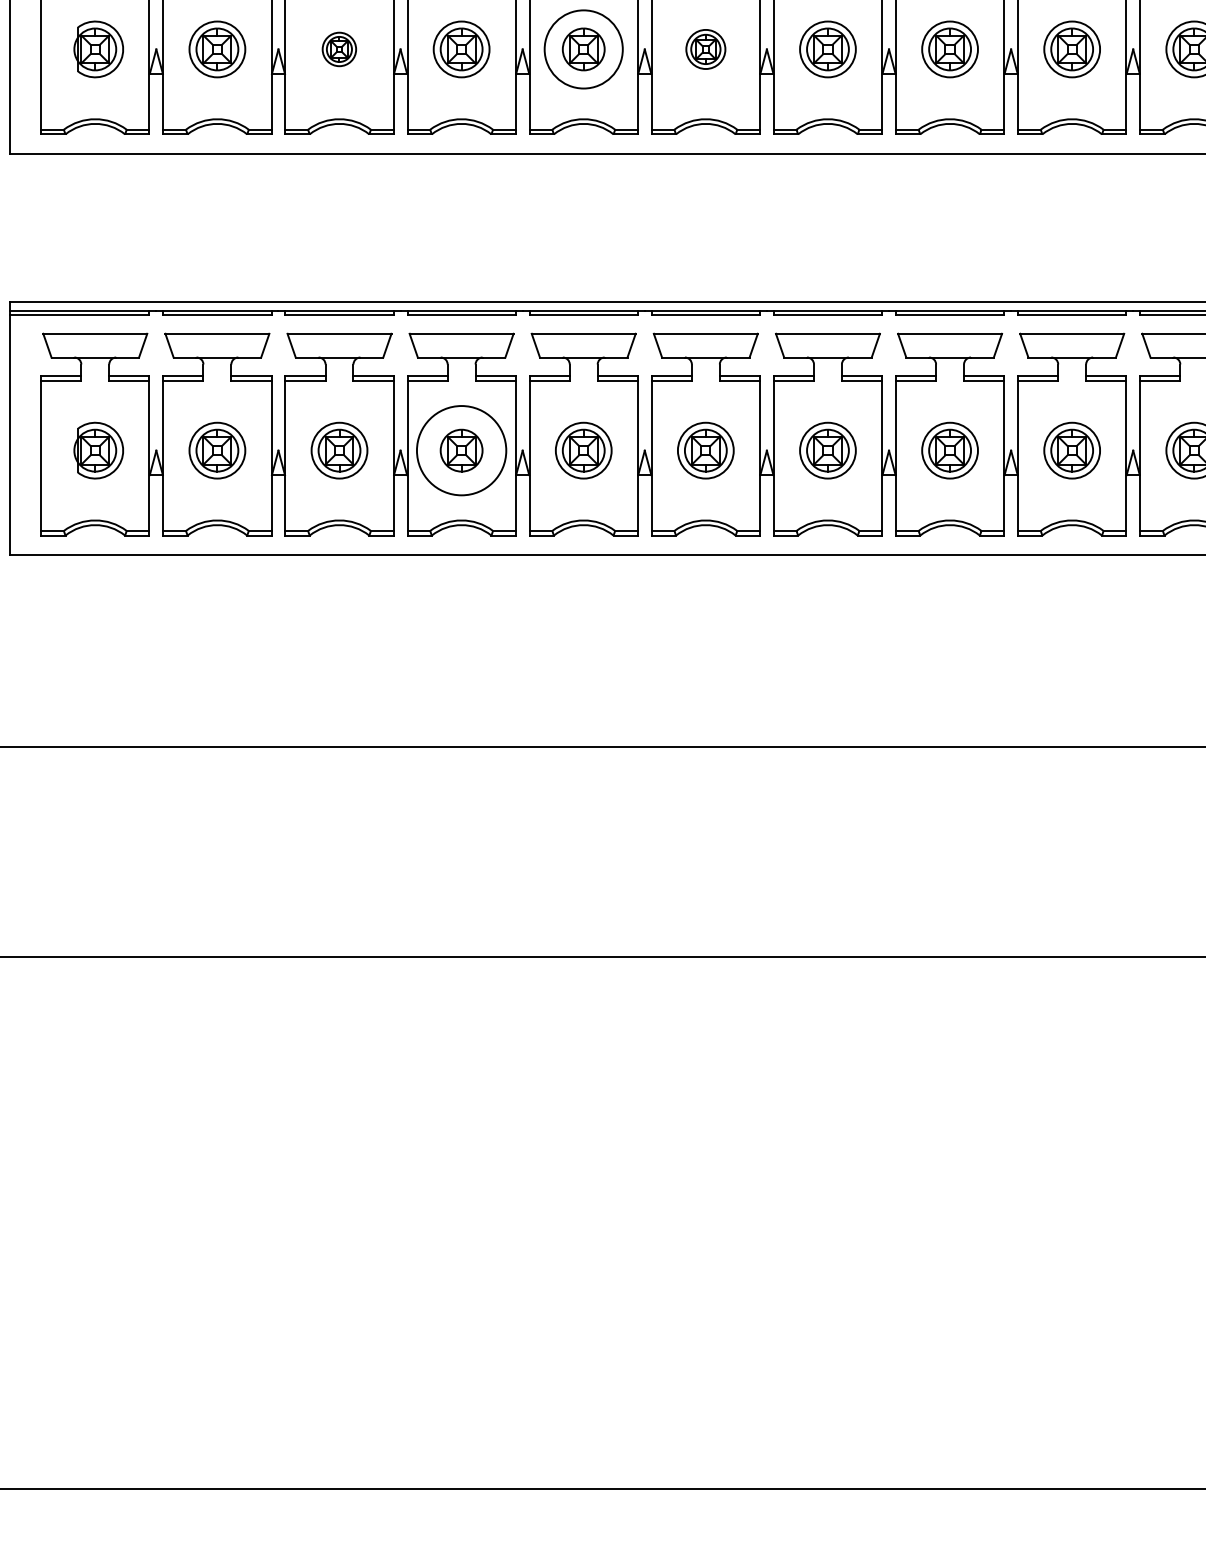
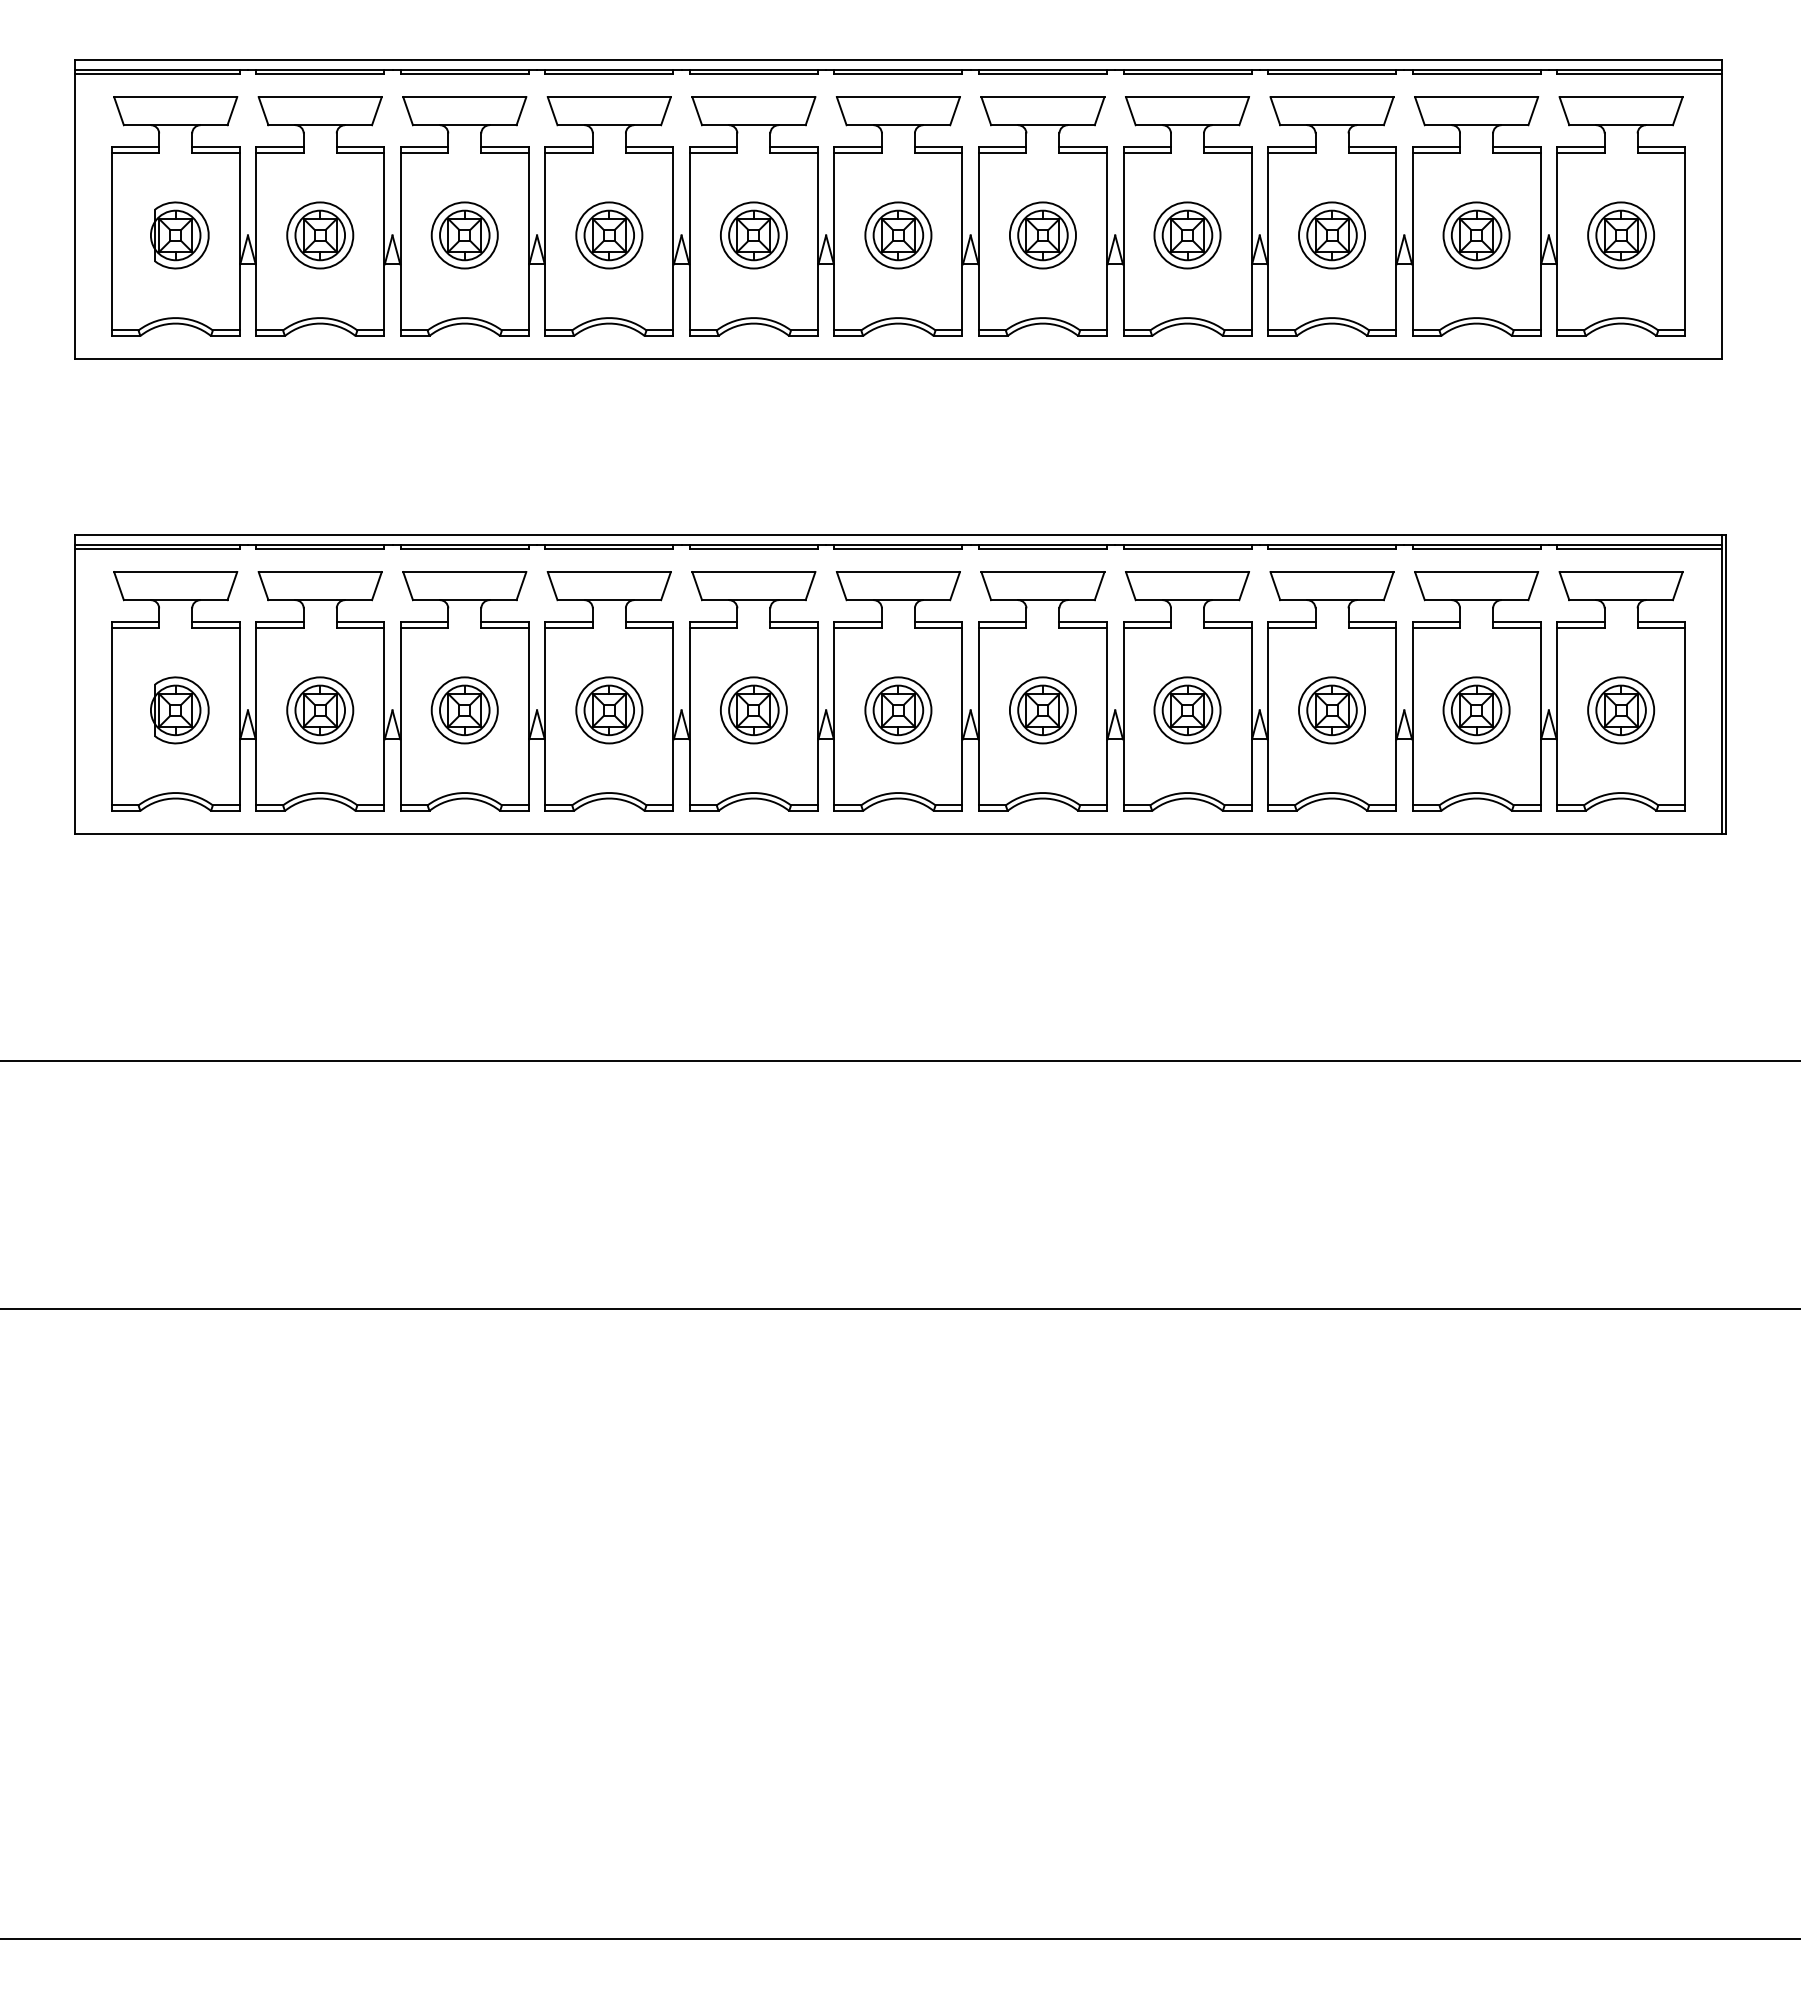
part: (339, 49) -> (464, 235), size x1.67
circle: (583, 49) -> (753, 235), size x0.71
part: (705, 49) -> (898, 235), size x1.43
circle: (461, 450) -> (609, 710), size x0.62

